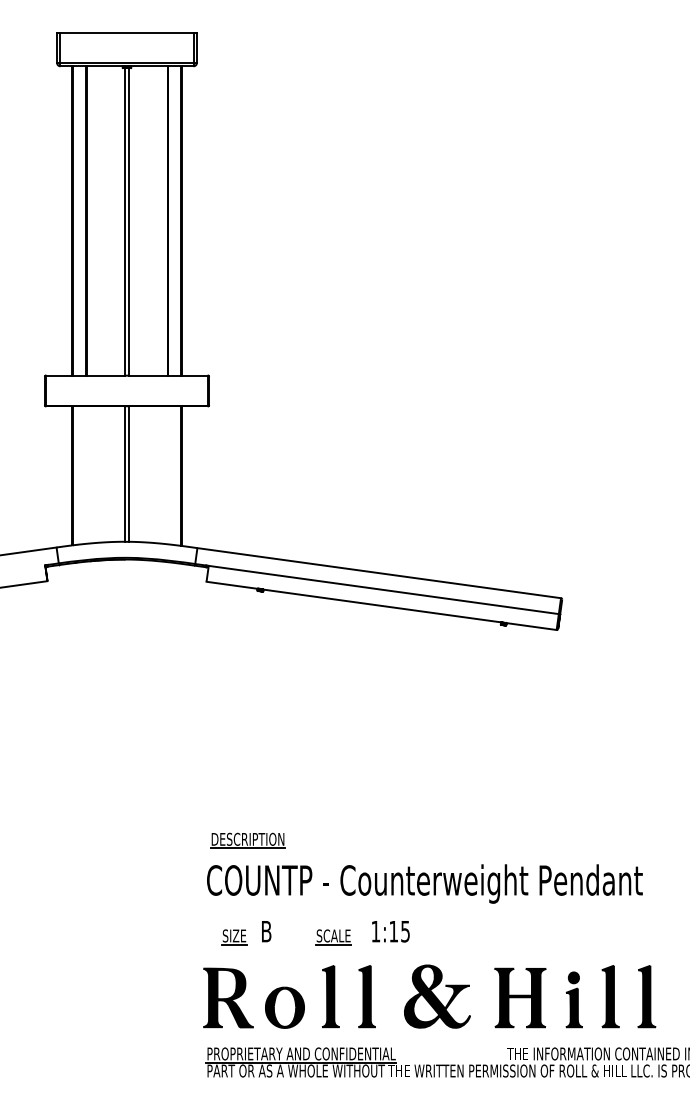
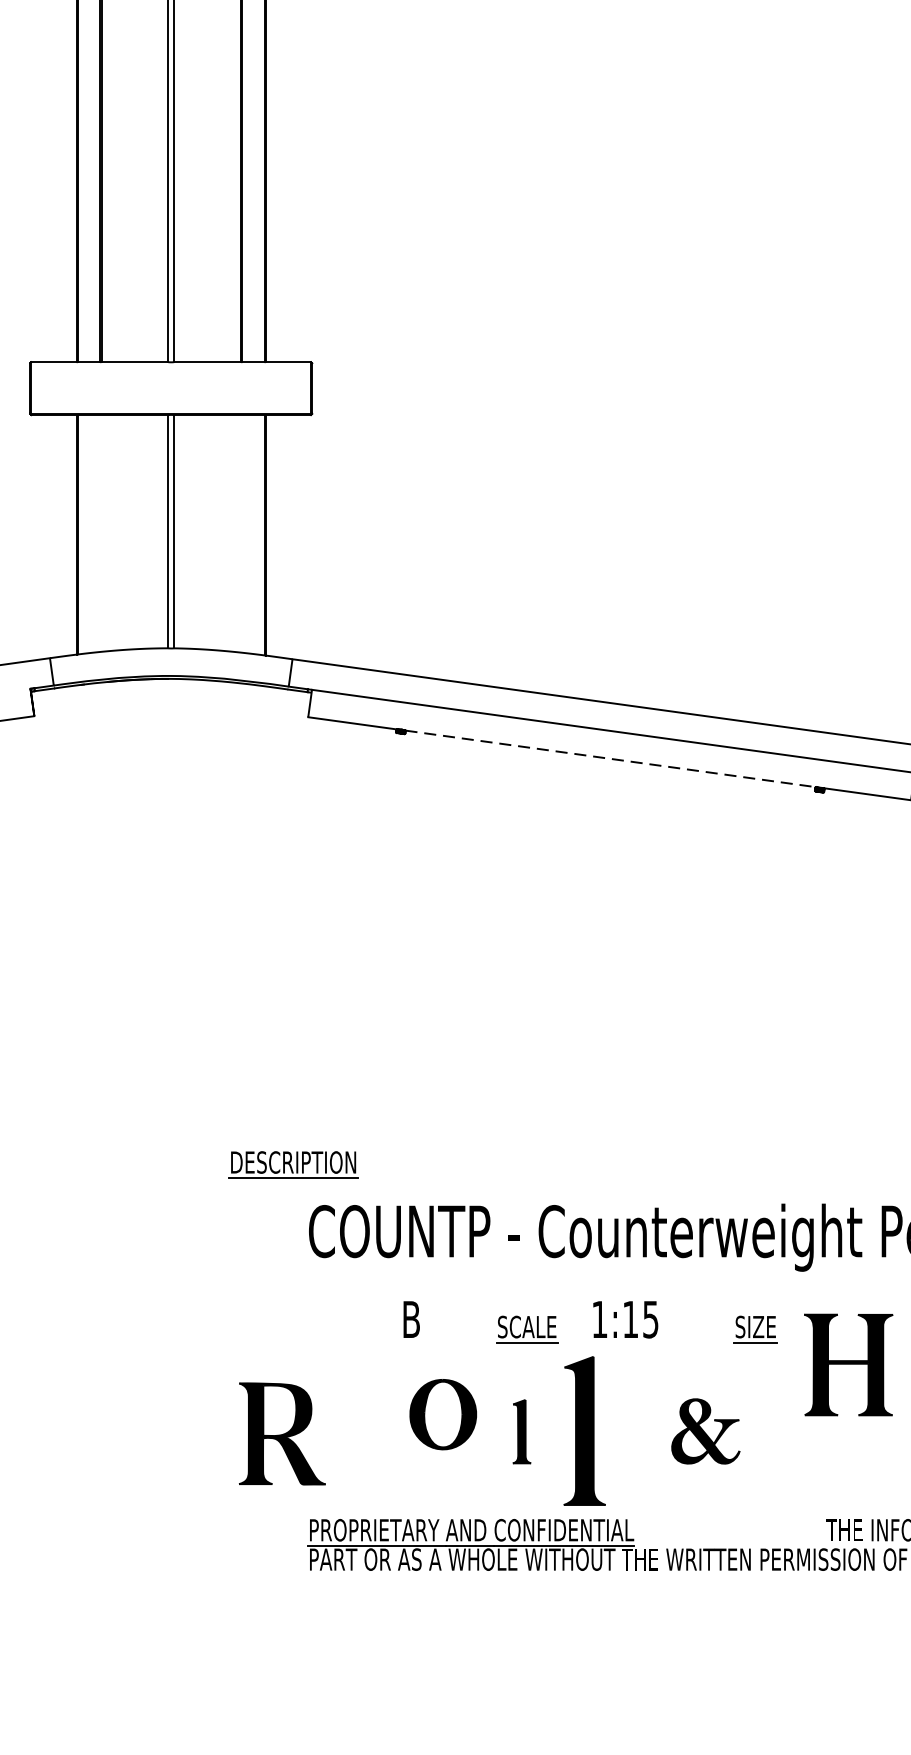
line: (382, 606) -> (611, 759), solid -> dashed
part: (247, 840) -> (292, 1164), moved
part: (234, 937) -> (755, 1329), moved
part: (330, 996) -> (521, 1431), size x0.6
part: (366, 996) -> (583, 1431), size x1.4
part: (437, 996) -> (705, 1431), size x0.6
part: (228, 997) -> (282, 1433), moved
part: (520, 997) -> (848, 1364), moved
part: (284, 1007) -> (442, 1414), moved

